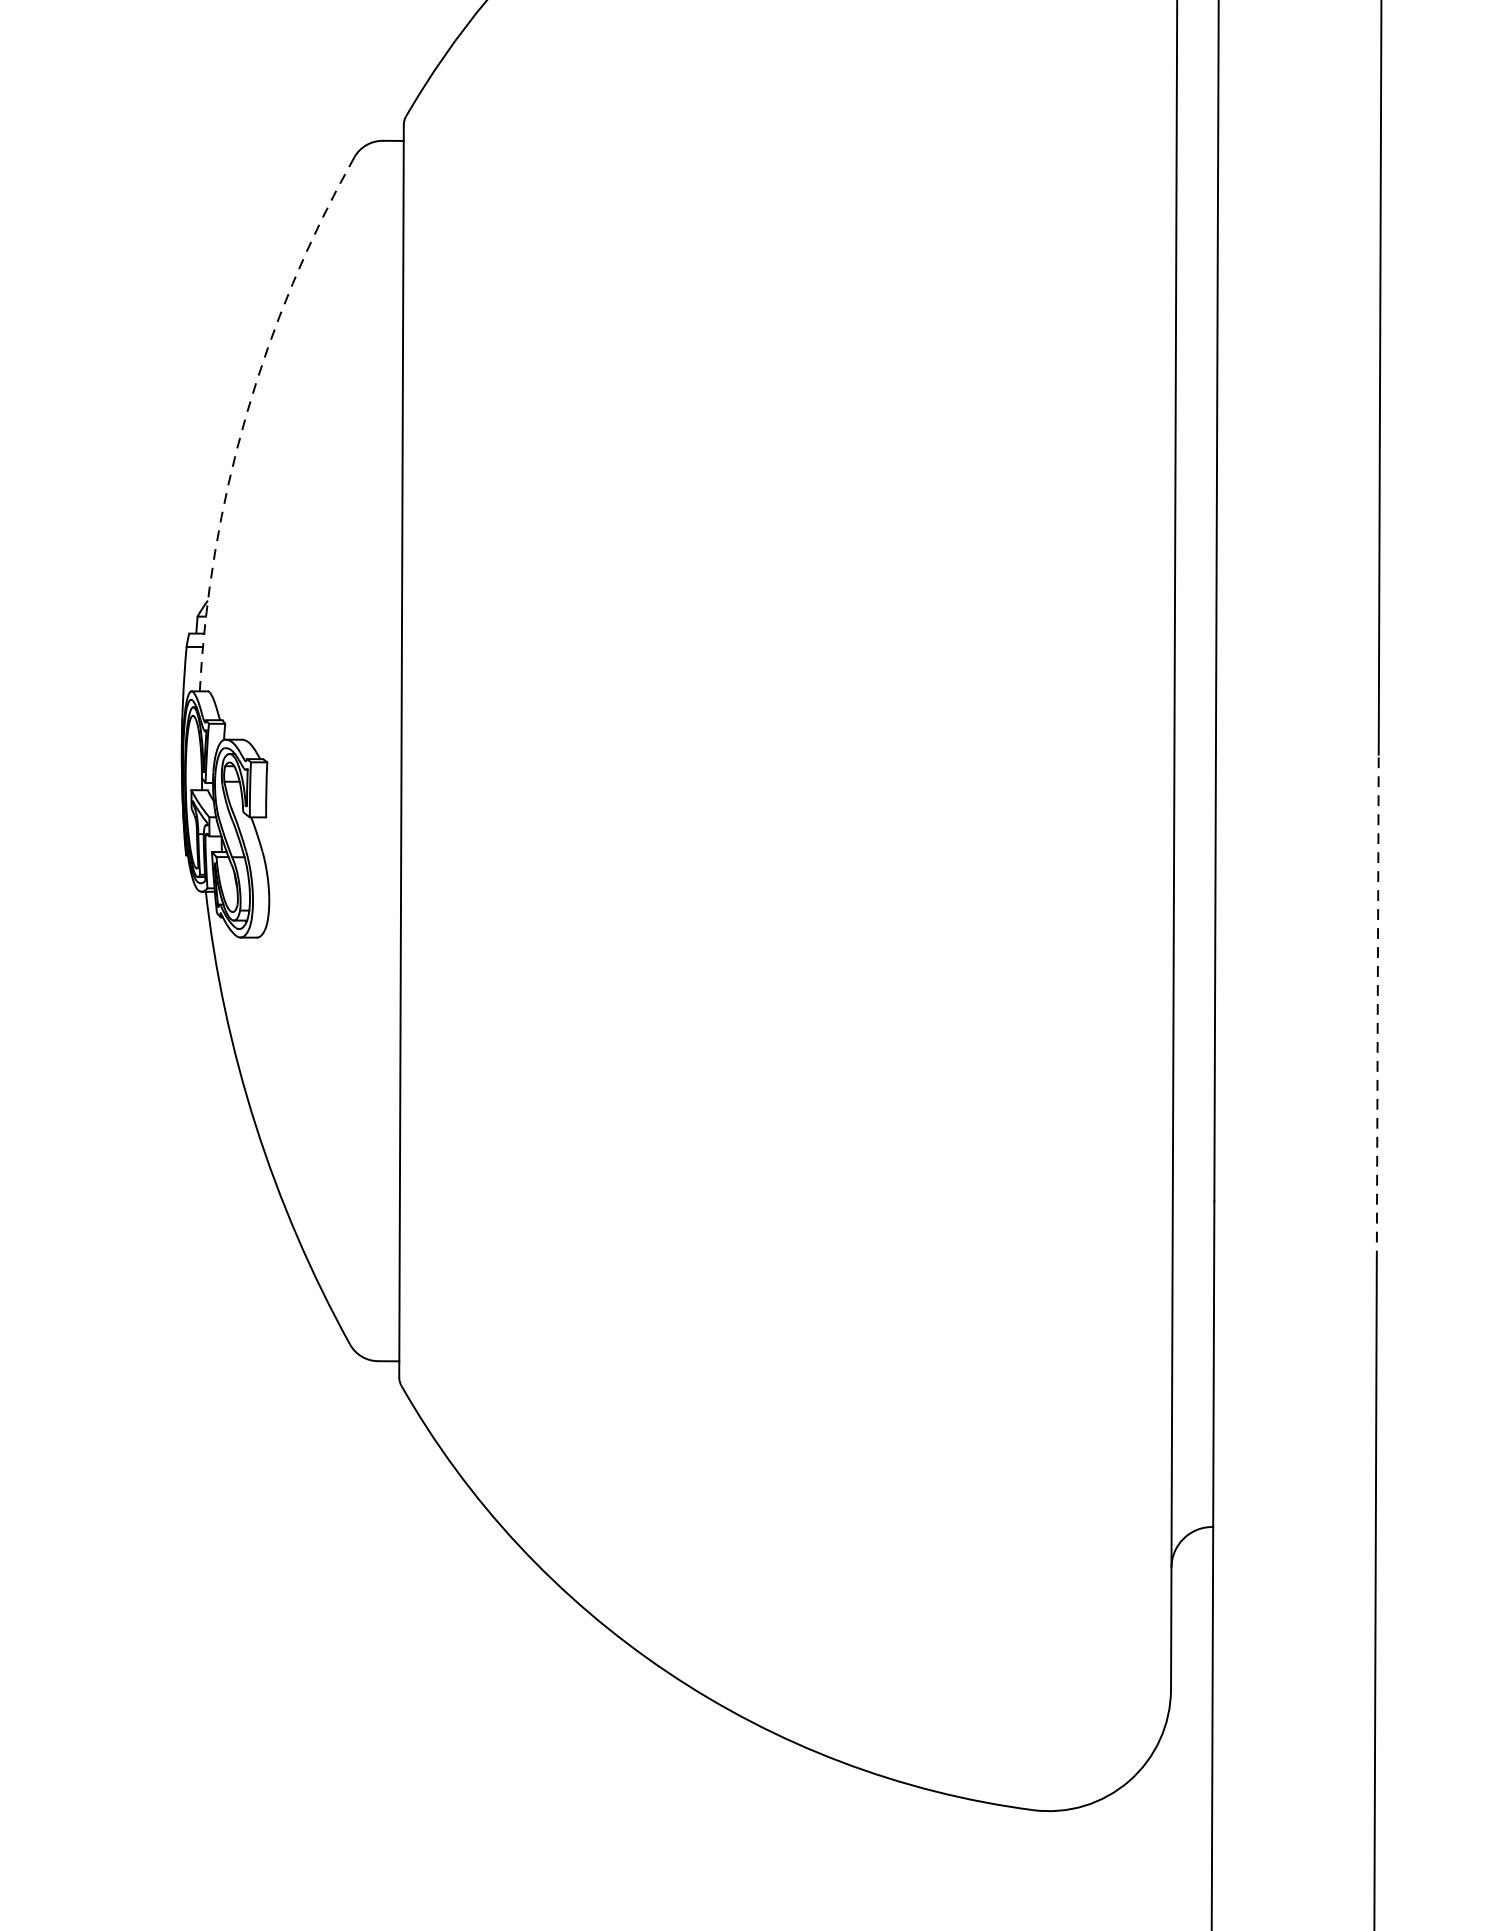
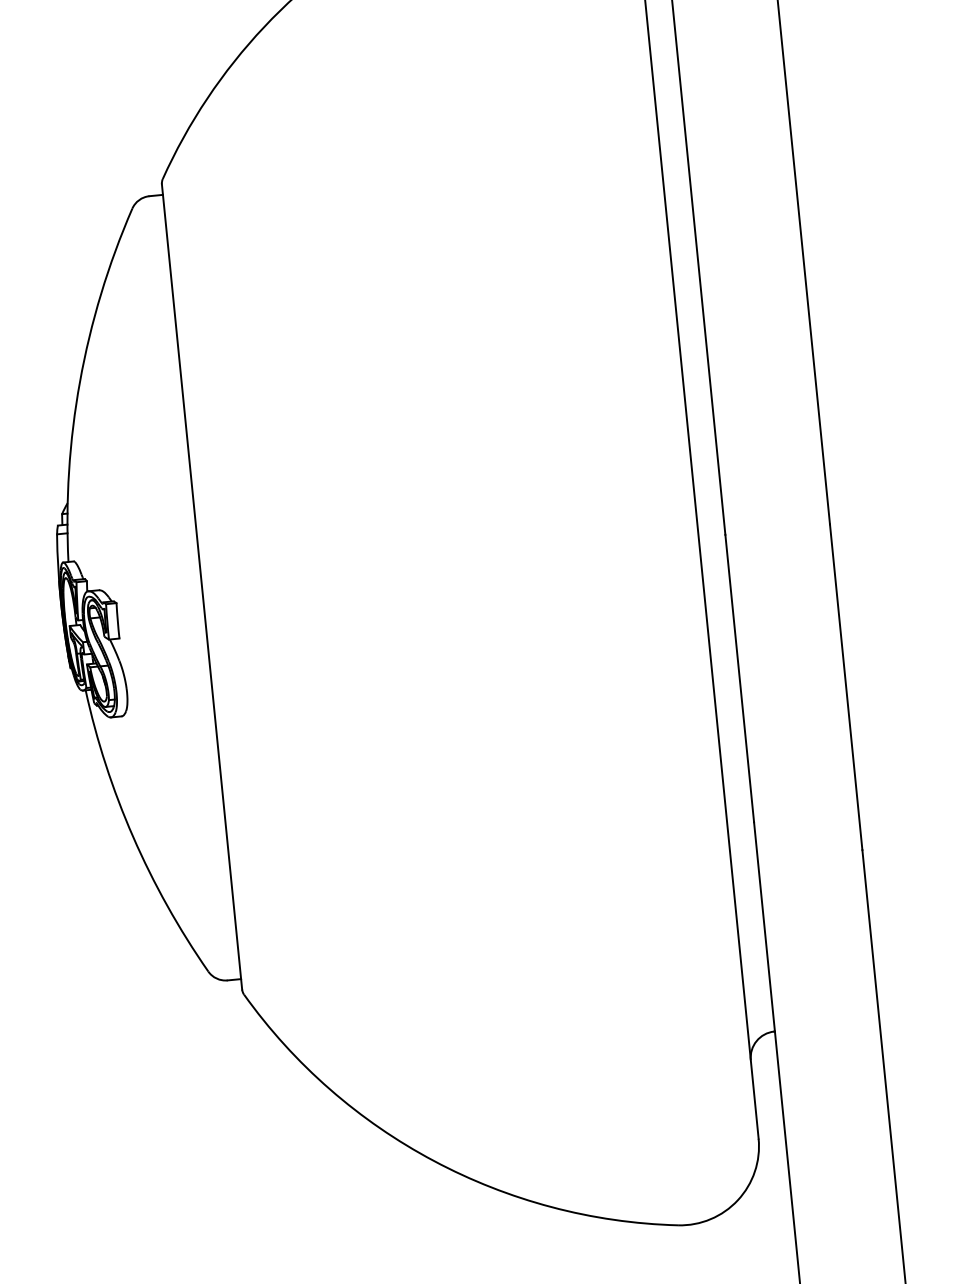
arc: (247, 415) -> (80, 381), dashed -> solid
line: (1378, 1008) -> (846, 687), dashed -> solid

